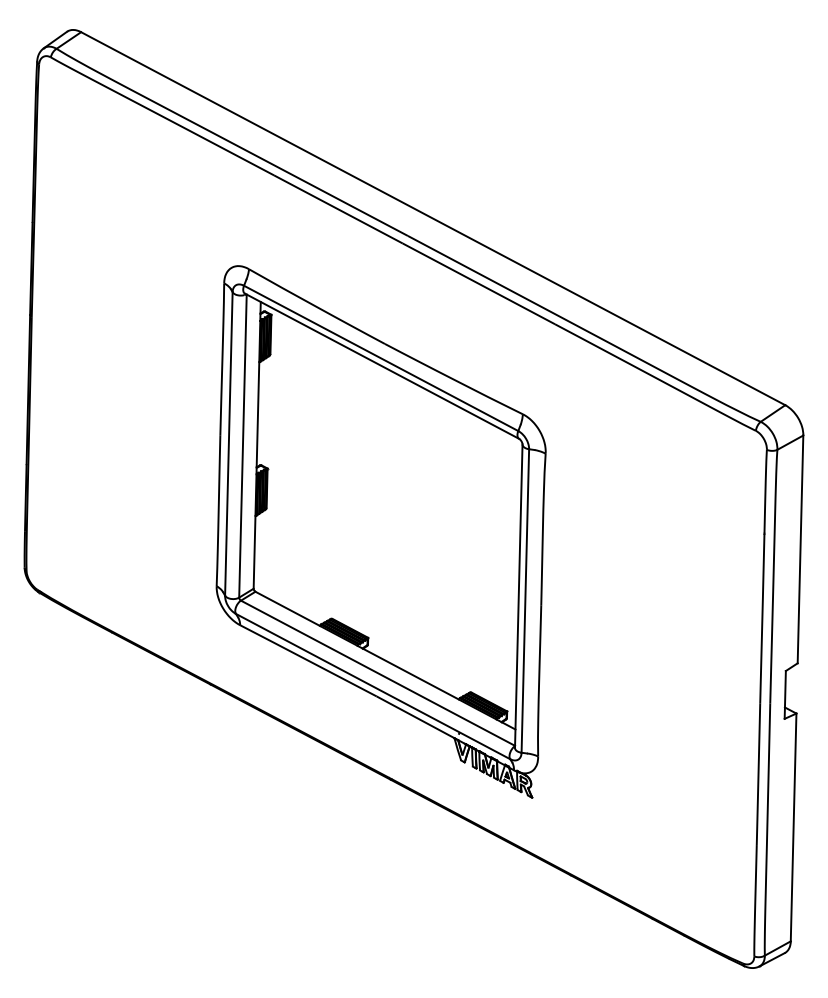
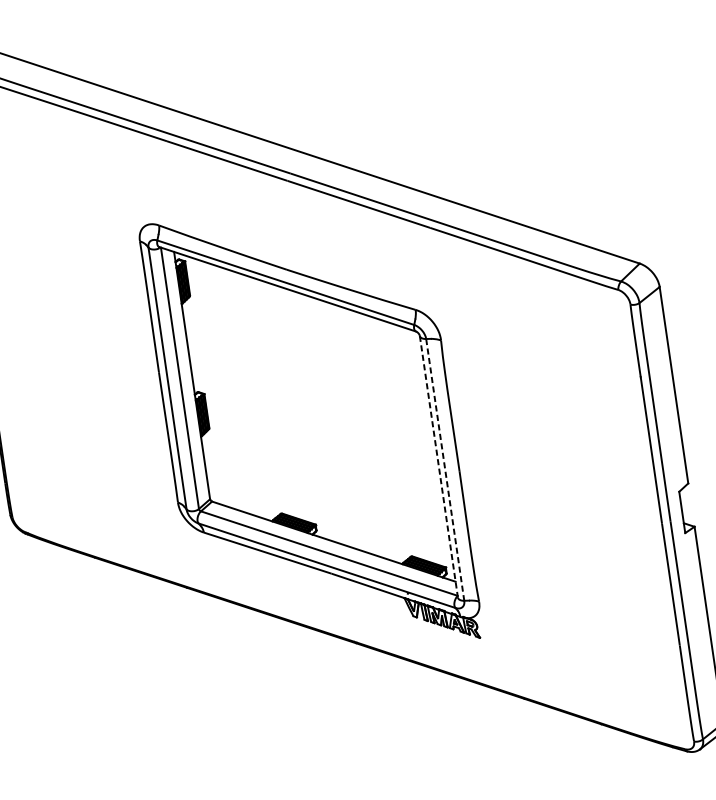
line: (518, 596) -> (438, 467), solid -> dashed
line: (525, 600) -> (445, 469), solid -> dashed

